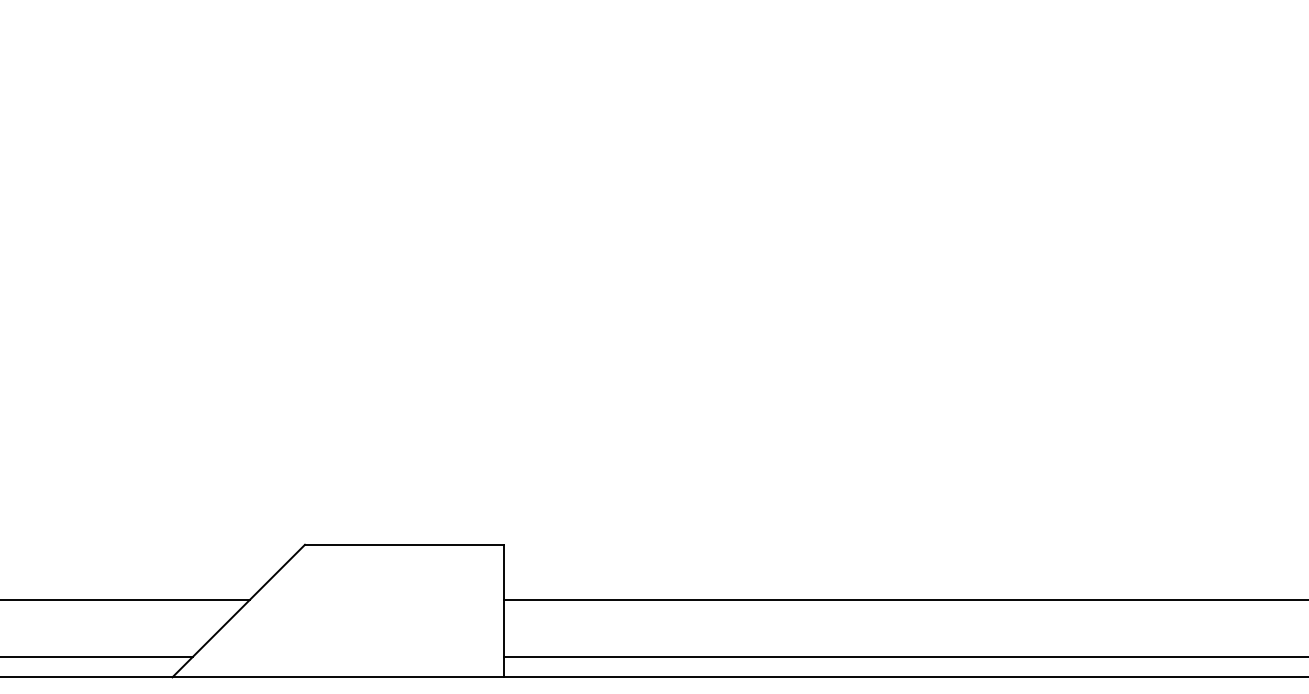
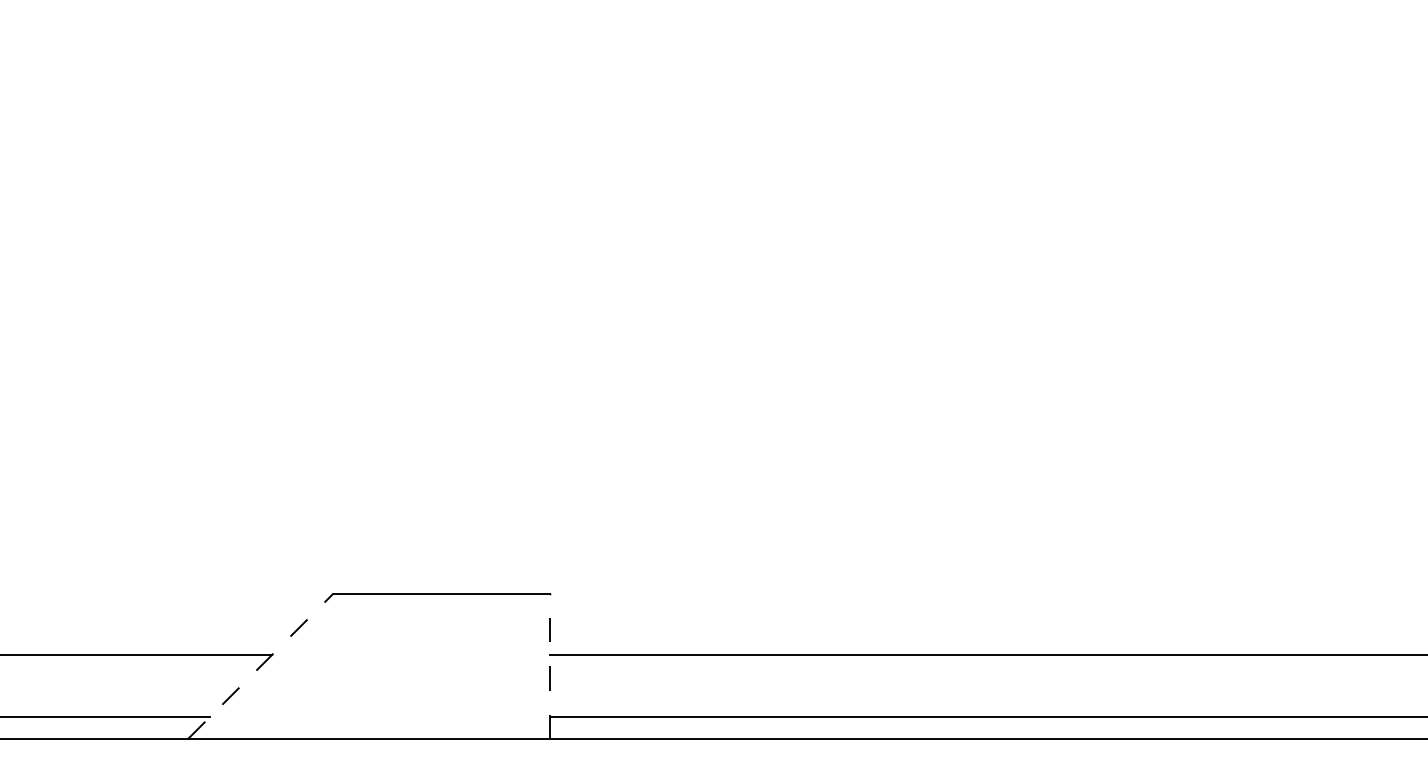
line: (503, 610) -> (549, 665), solid -> dashed
line: (238, 611) -> (260, 666), solid -> dashed

